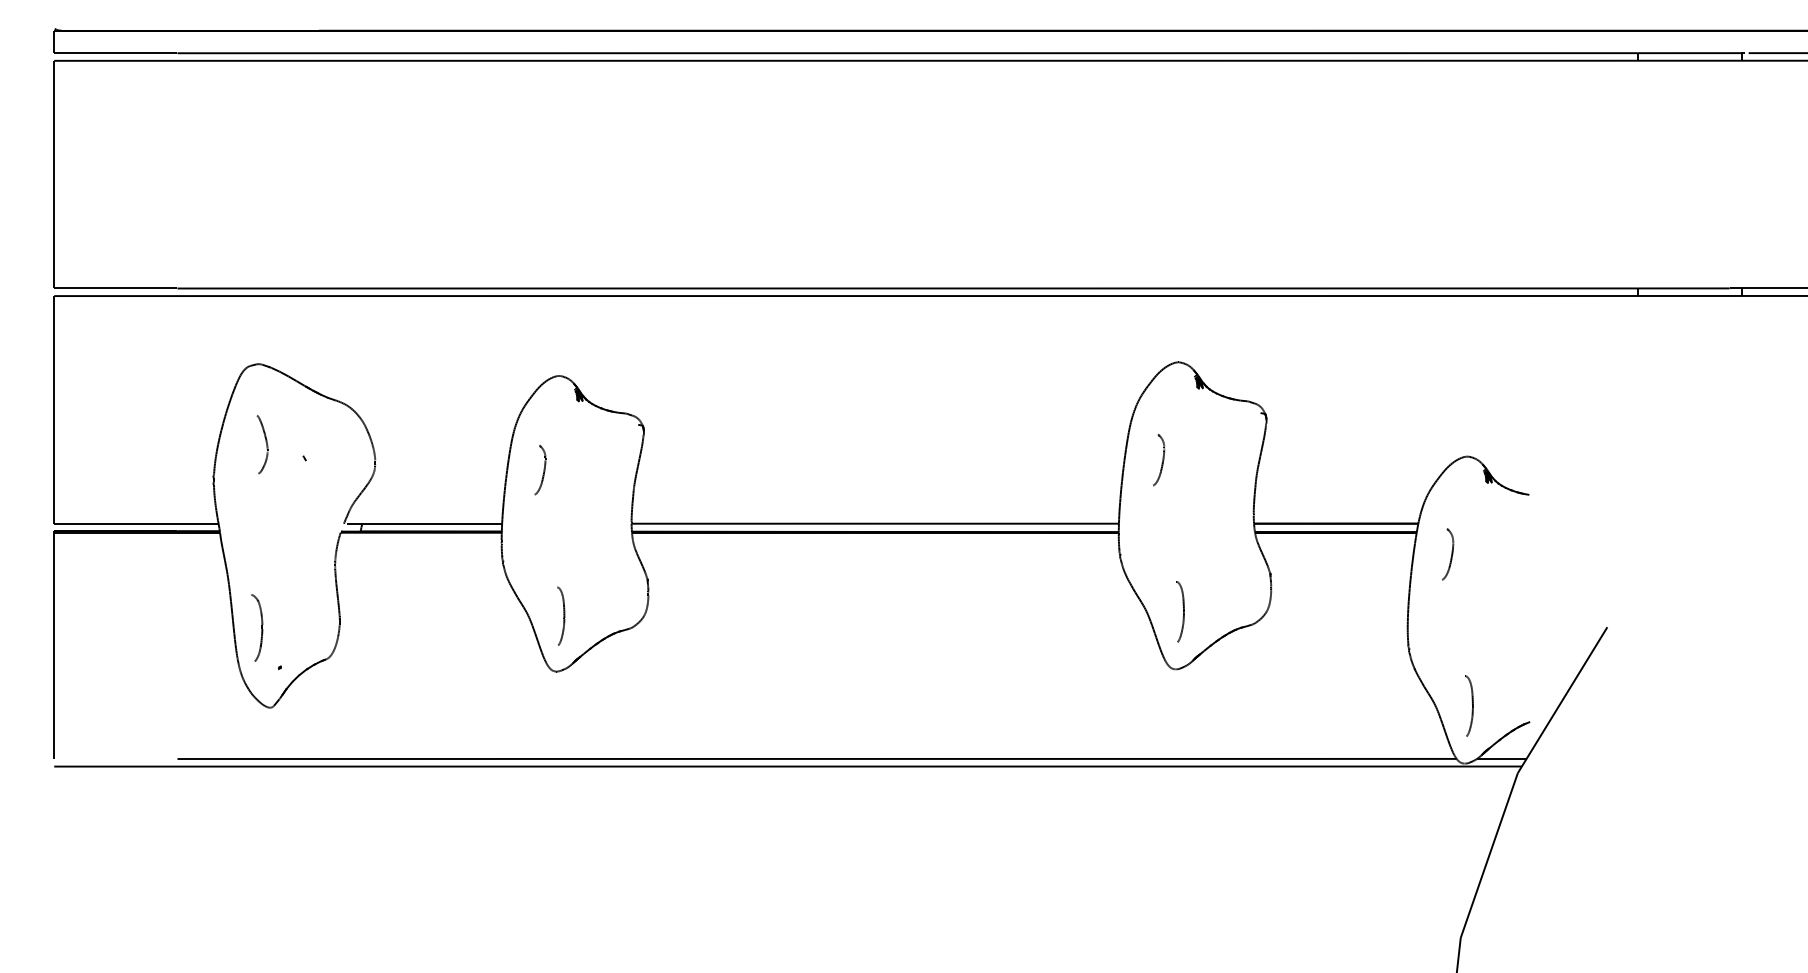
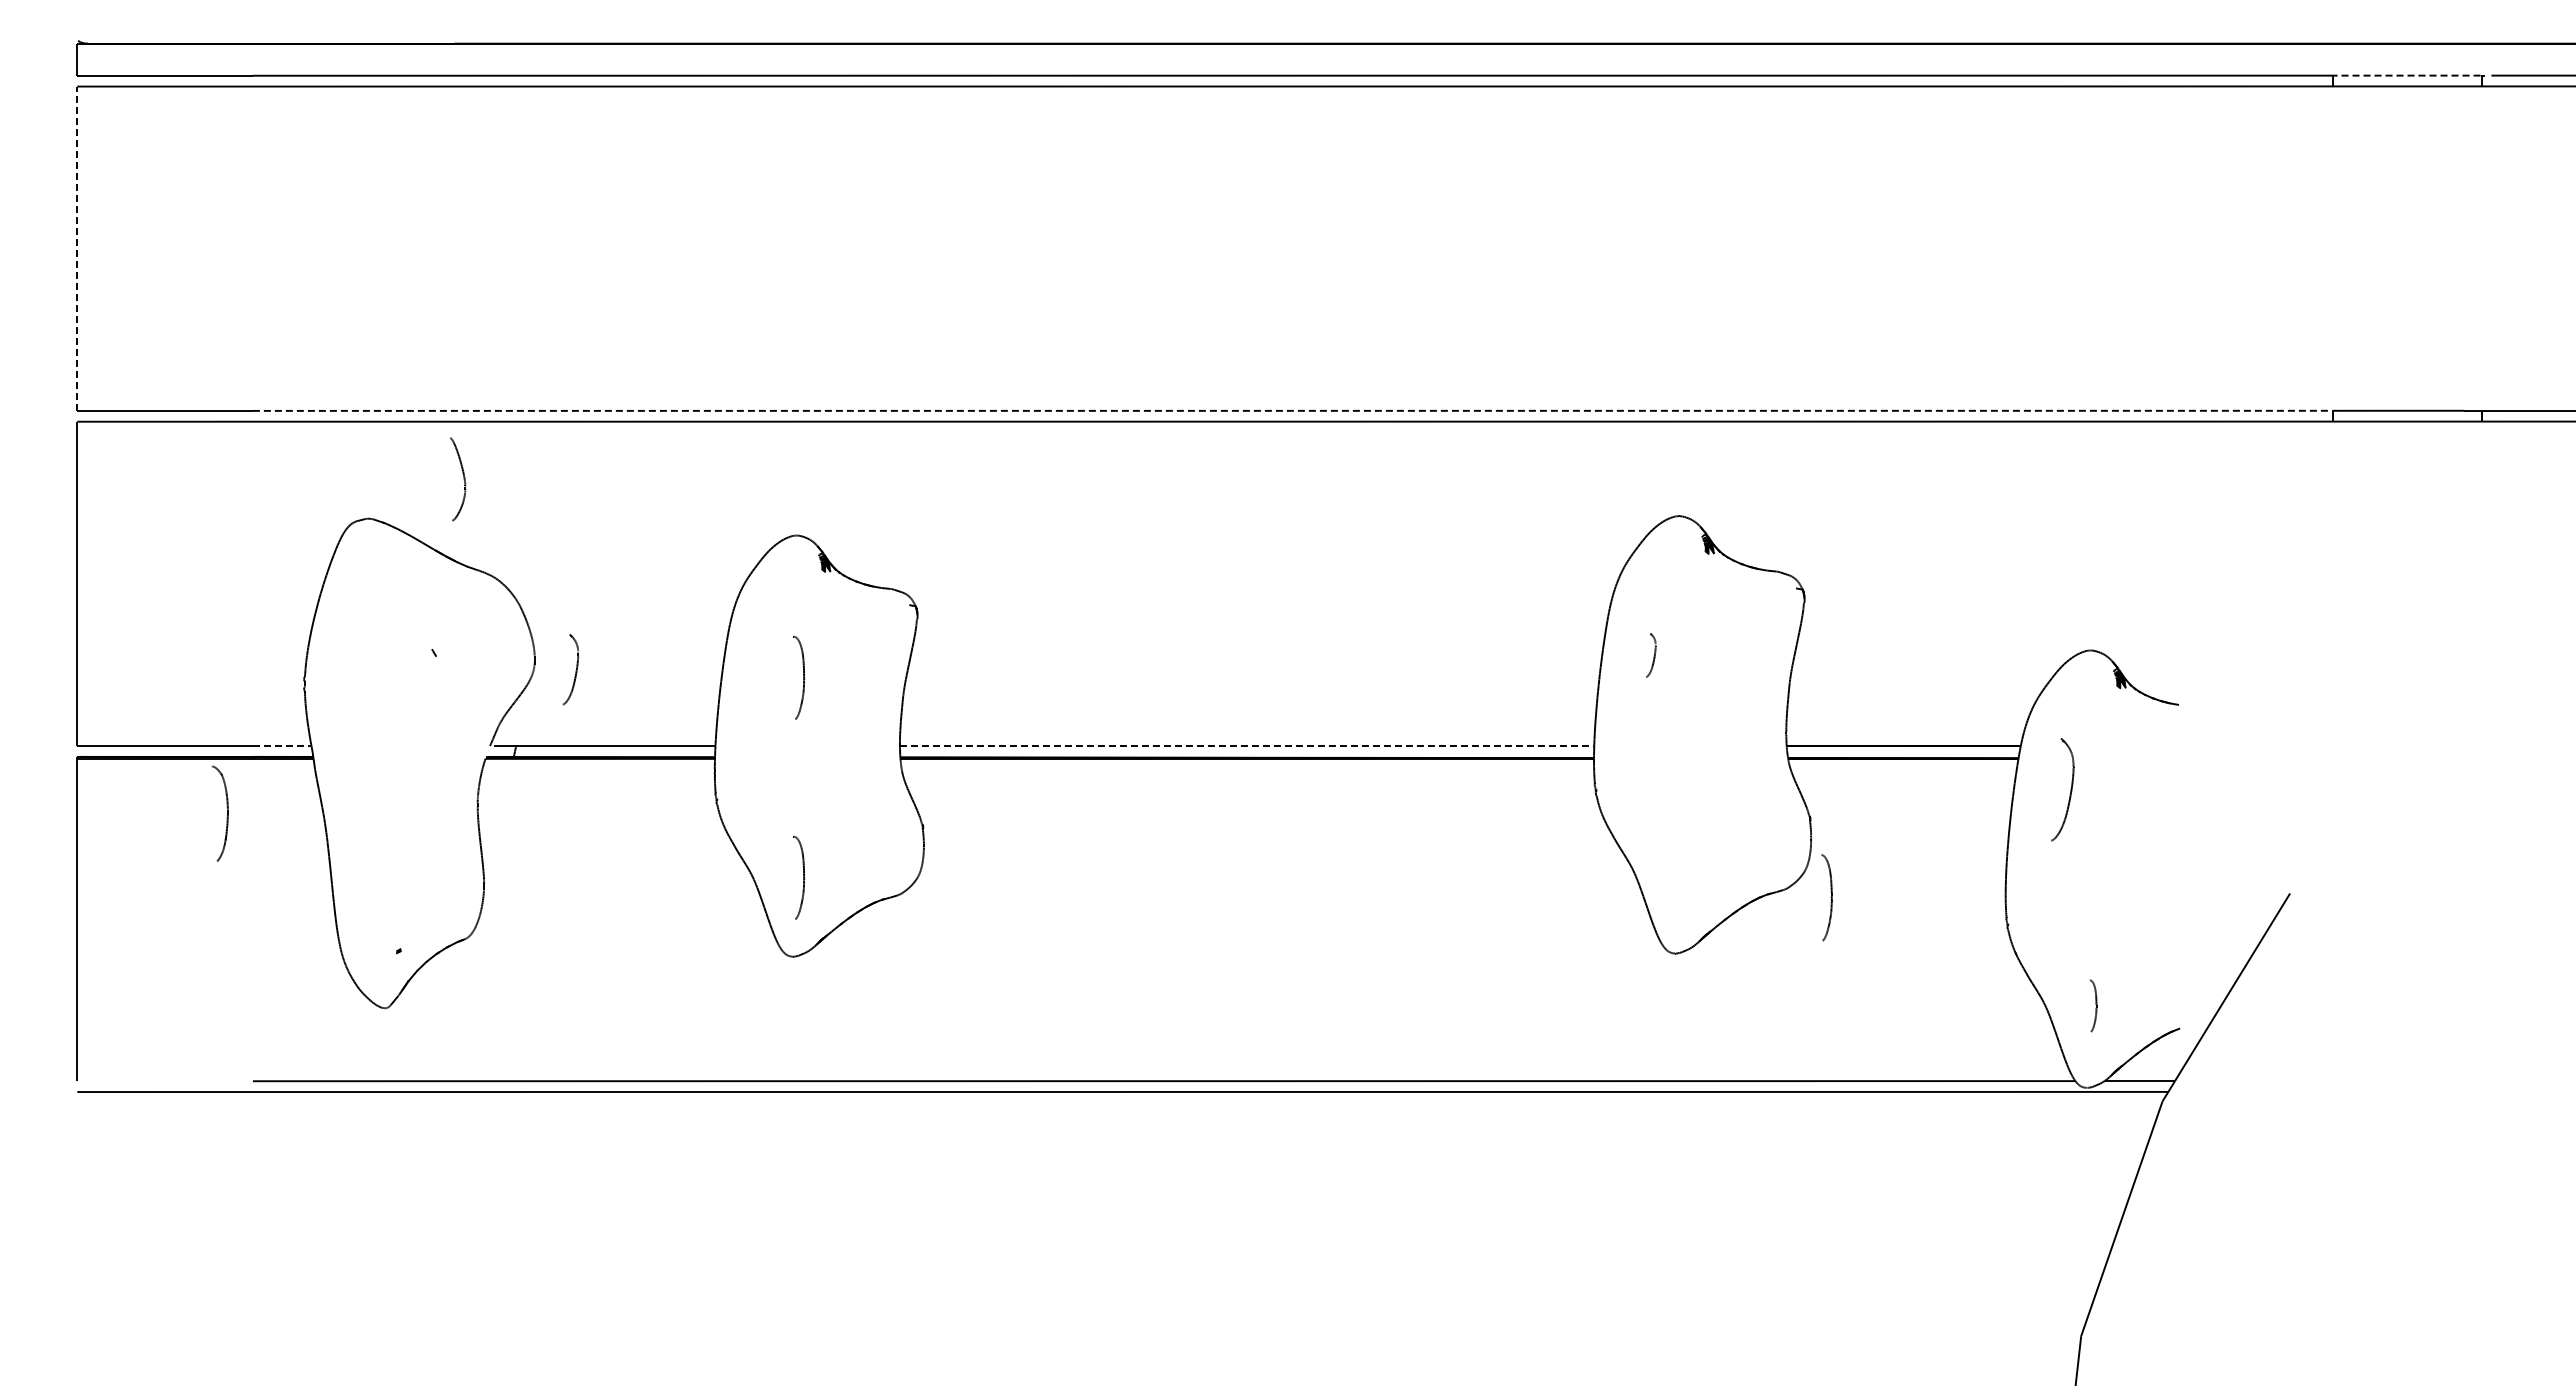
line: (1689, 53) -> (2406, 75), solid -> dashed
line: (54, 174) -> (77, 248), solid -> dashed
line: (907, 288) -> (1293, 410), solid -> dashed
part: (262, 444) -> (458, 479), moved
part: (1158, 460) -> (1650, 655), size x0.6
part: (540, 470) -> (570, 669), moved
part: (561, 475) -> (799, 677), added
line: (198, 524) -> (282, 746), solid -> dashed
line: (875, 524) -> (1247, 746), solid -> dashed
part: (1447, 554) -> (2062, 789), size x1.4
part: (1180, 611) -> (1826, 897), moved
part: (262, 627) -> (227, 813), moved
part: (1469, 705) -> (2093, 1005), size x0.6

